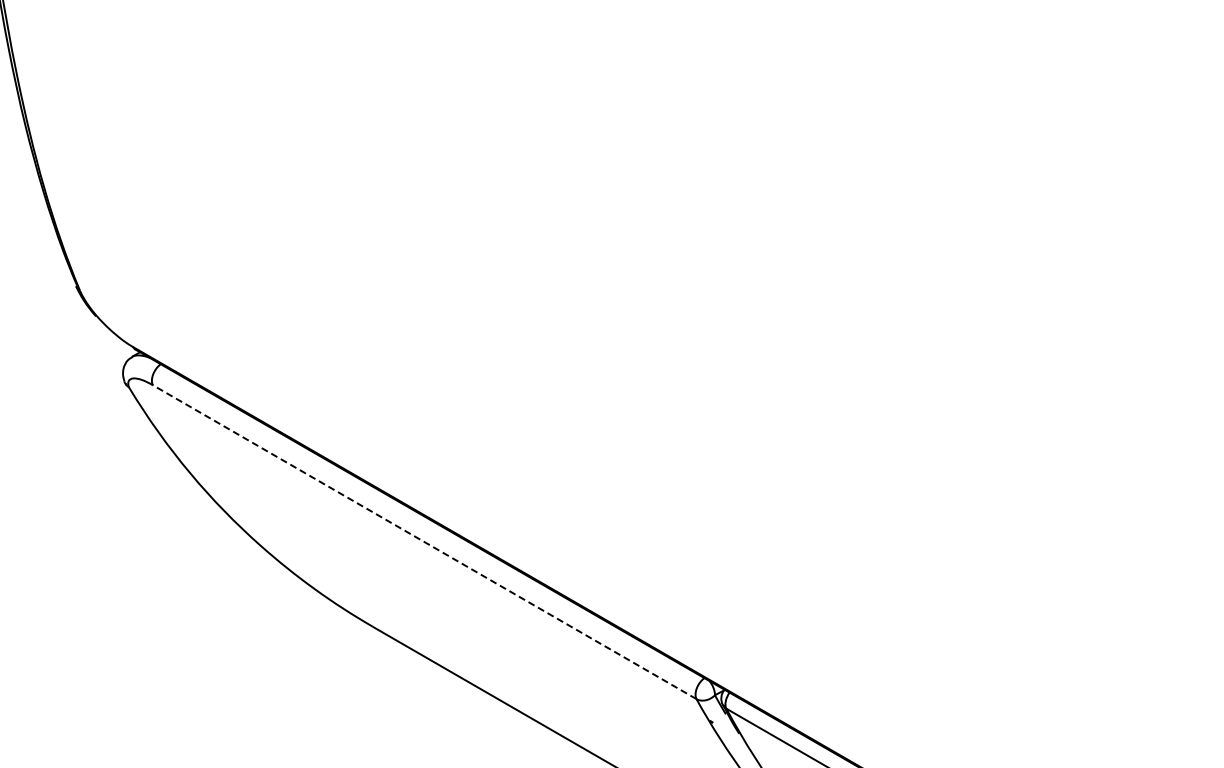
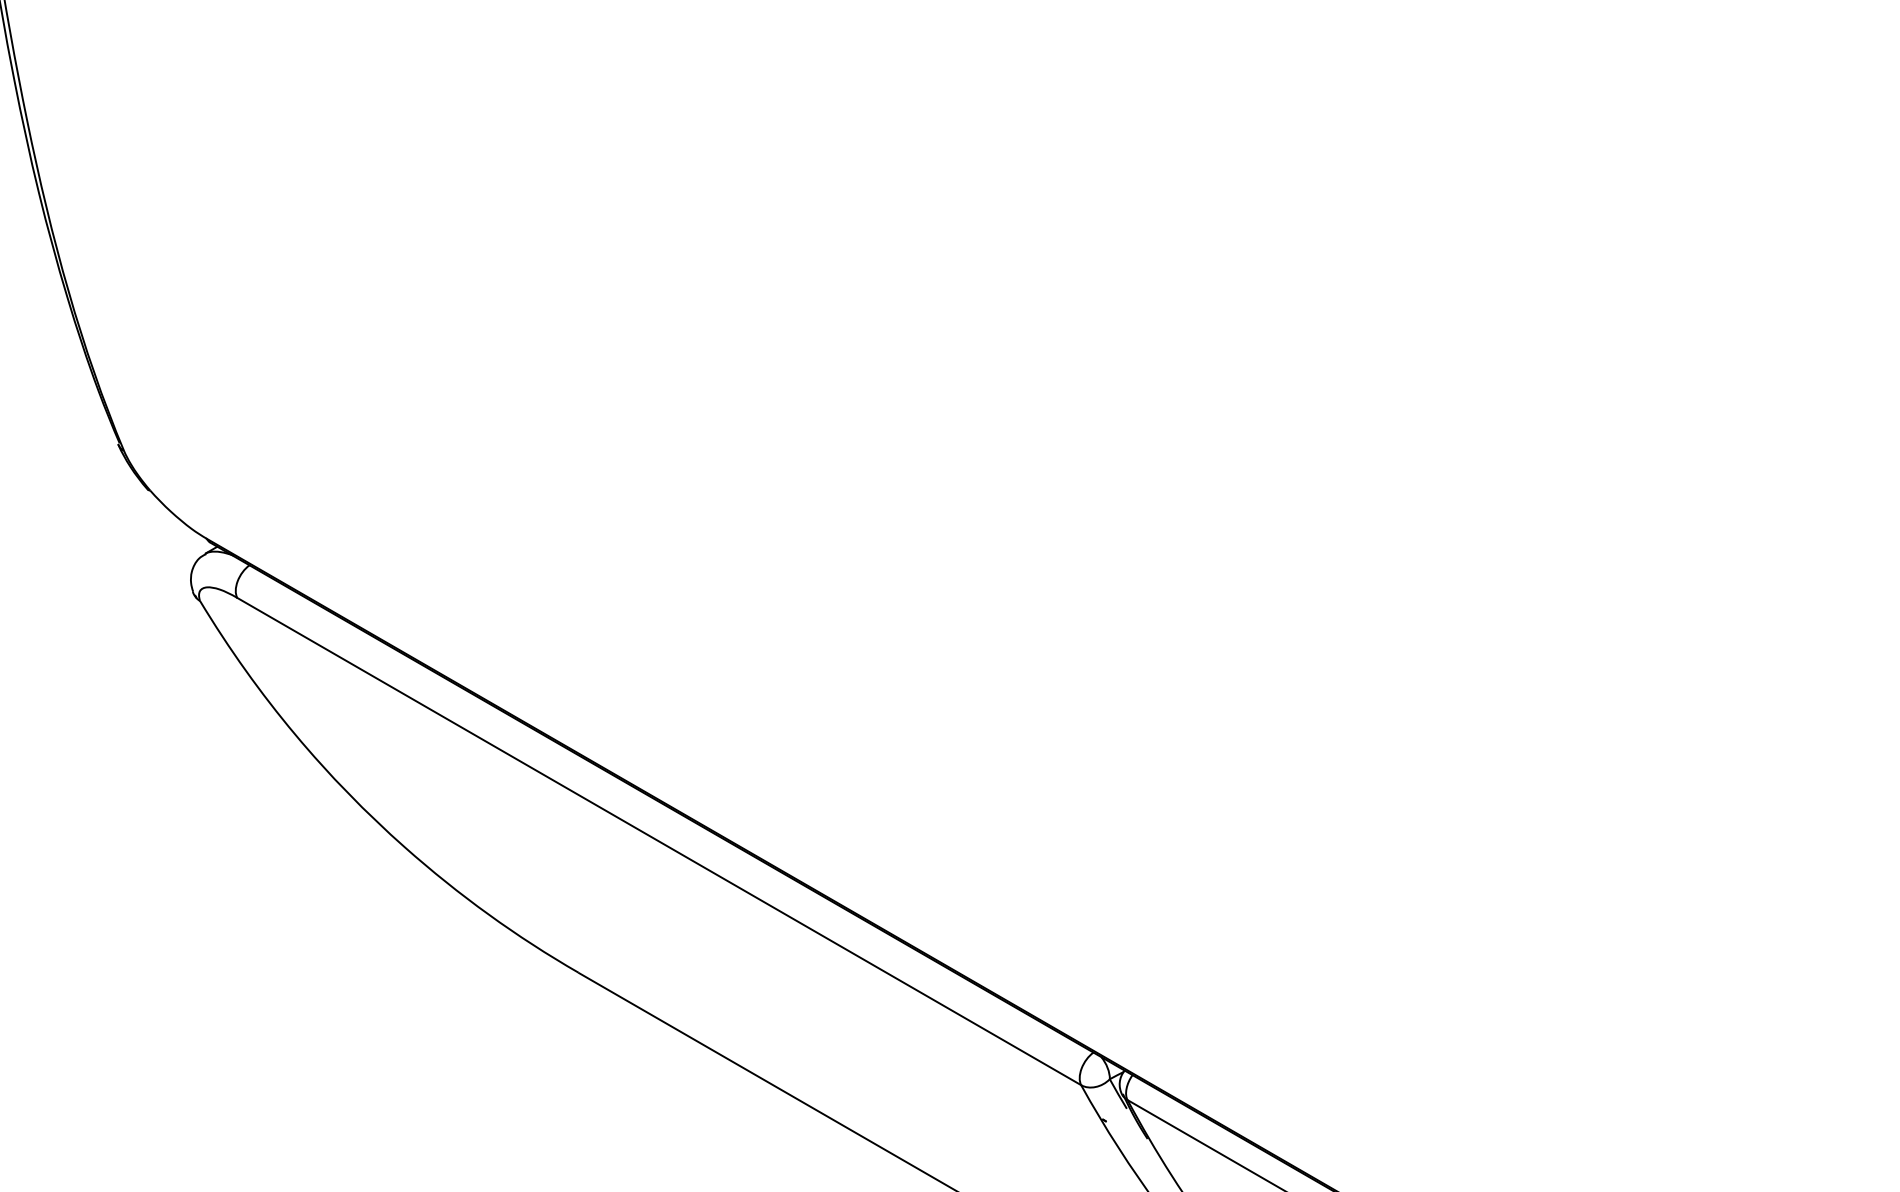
line: (424, 542) -> (658, 842), dashed -> solid

